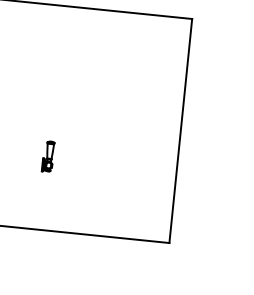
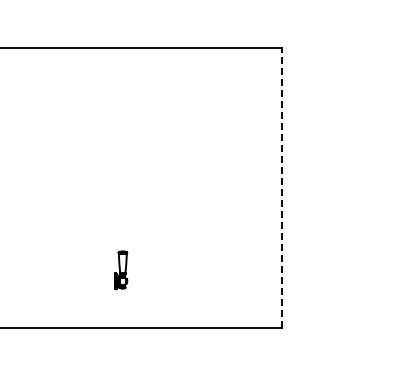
line: (180, 130) -> (281, 187), solid -> dashed
part: (48, 156) -> (121, 270), moved

